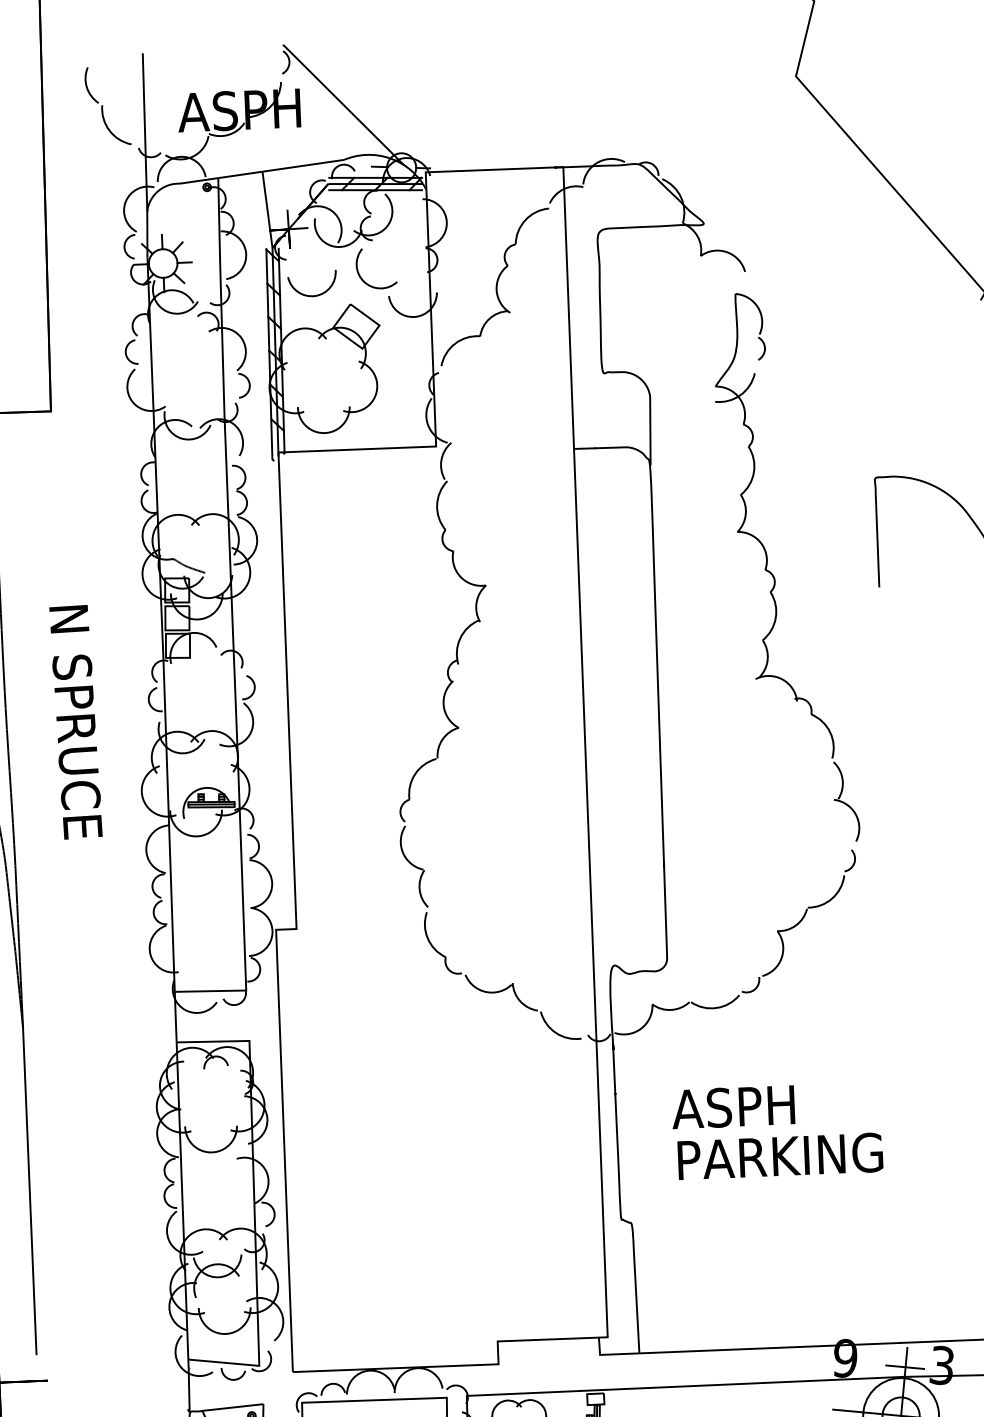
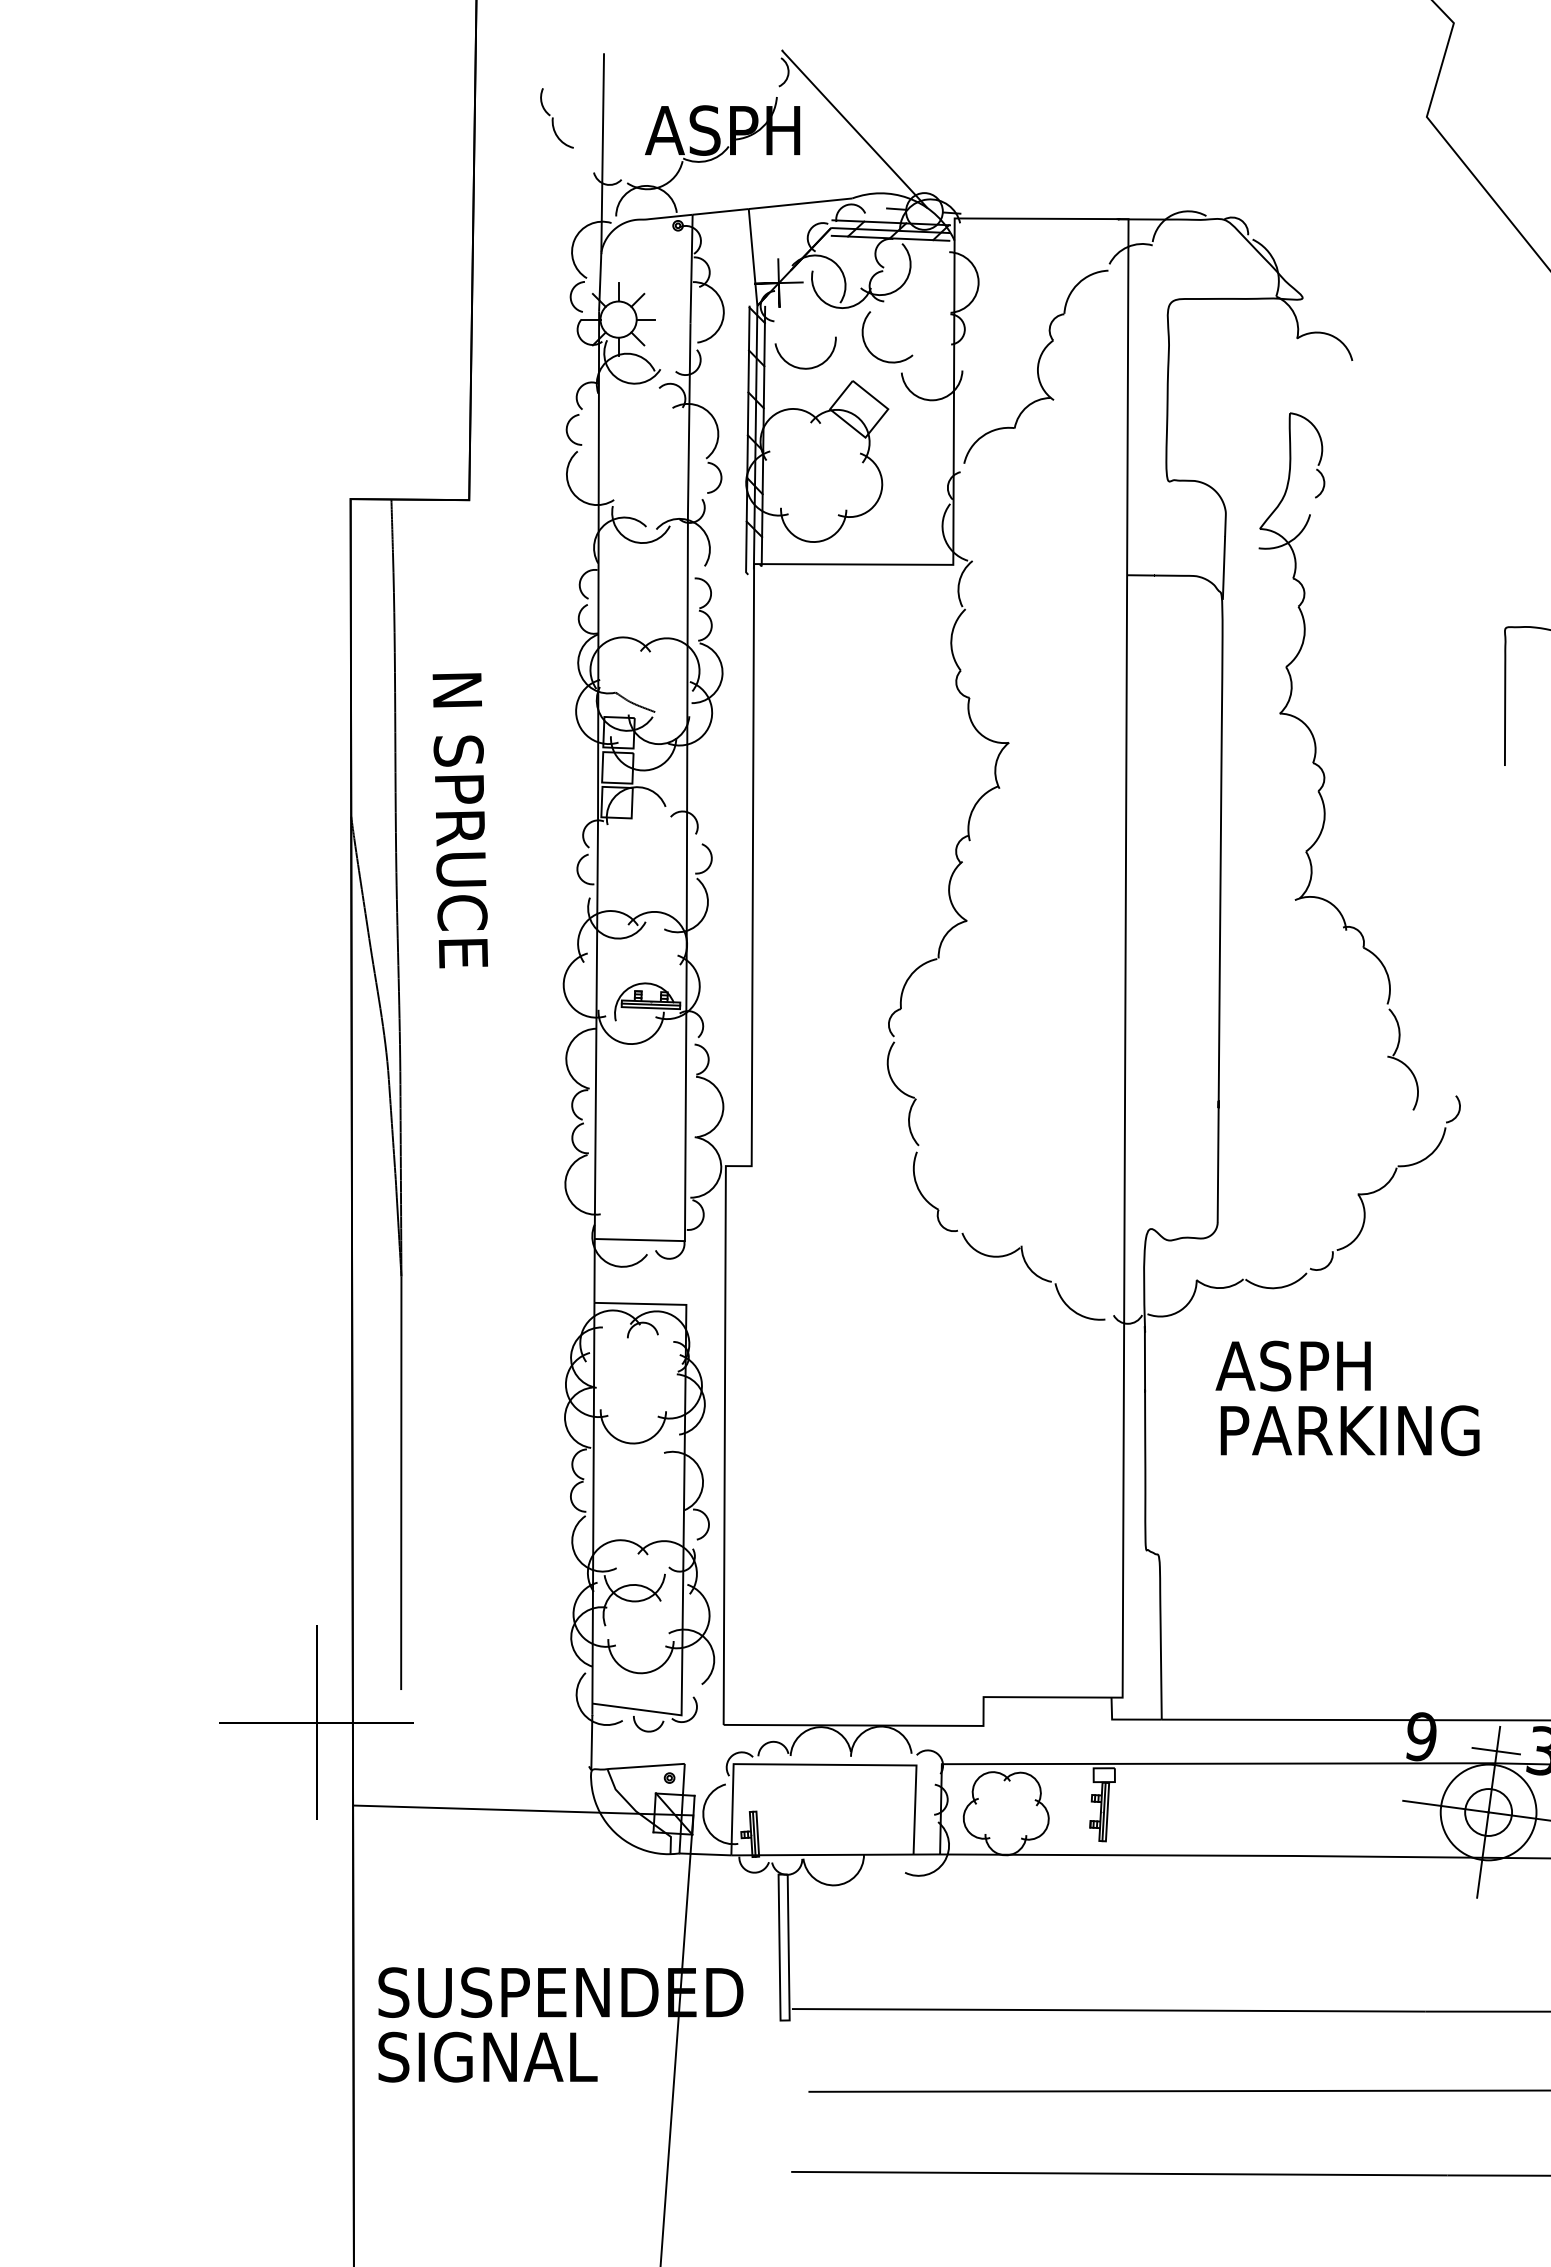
part: (107, 106) -> (556, 118), size x0.6
part: (772, 573) -> (1322, 768), moved
text: (75, 722) -> (459, 820), moved
text: (777, 1131) -> (1347, 1398), moved

